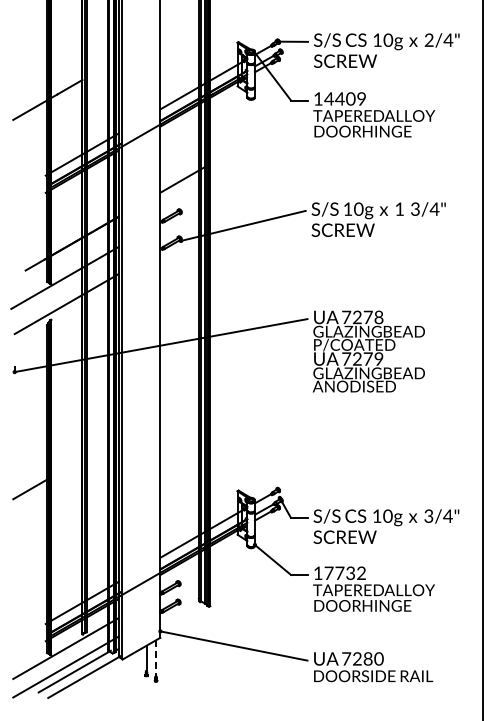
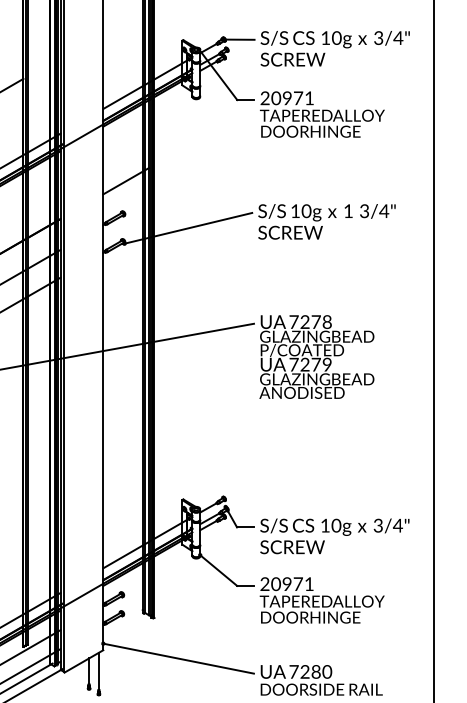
text: (428, 41) -> (377, 39), 2/4" -> 3/4"
text: (339, 98) -> (286, 97), 14409 -> 20971
text: (339, 573) -> (286, 584), 17732 -> 20971
line: (156, 659) -> (99, 672), dashed -> solid

